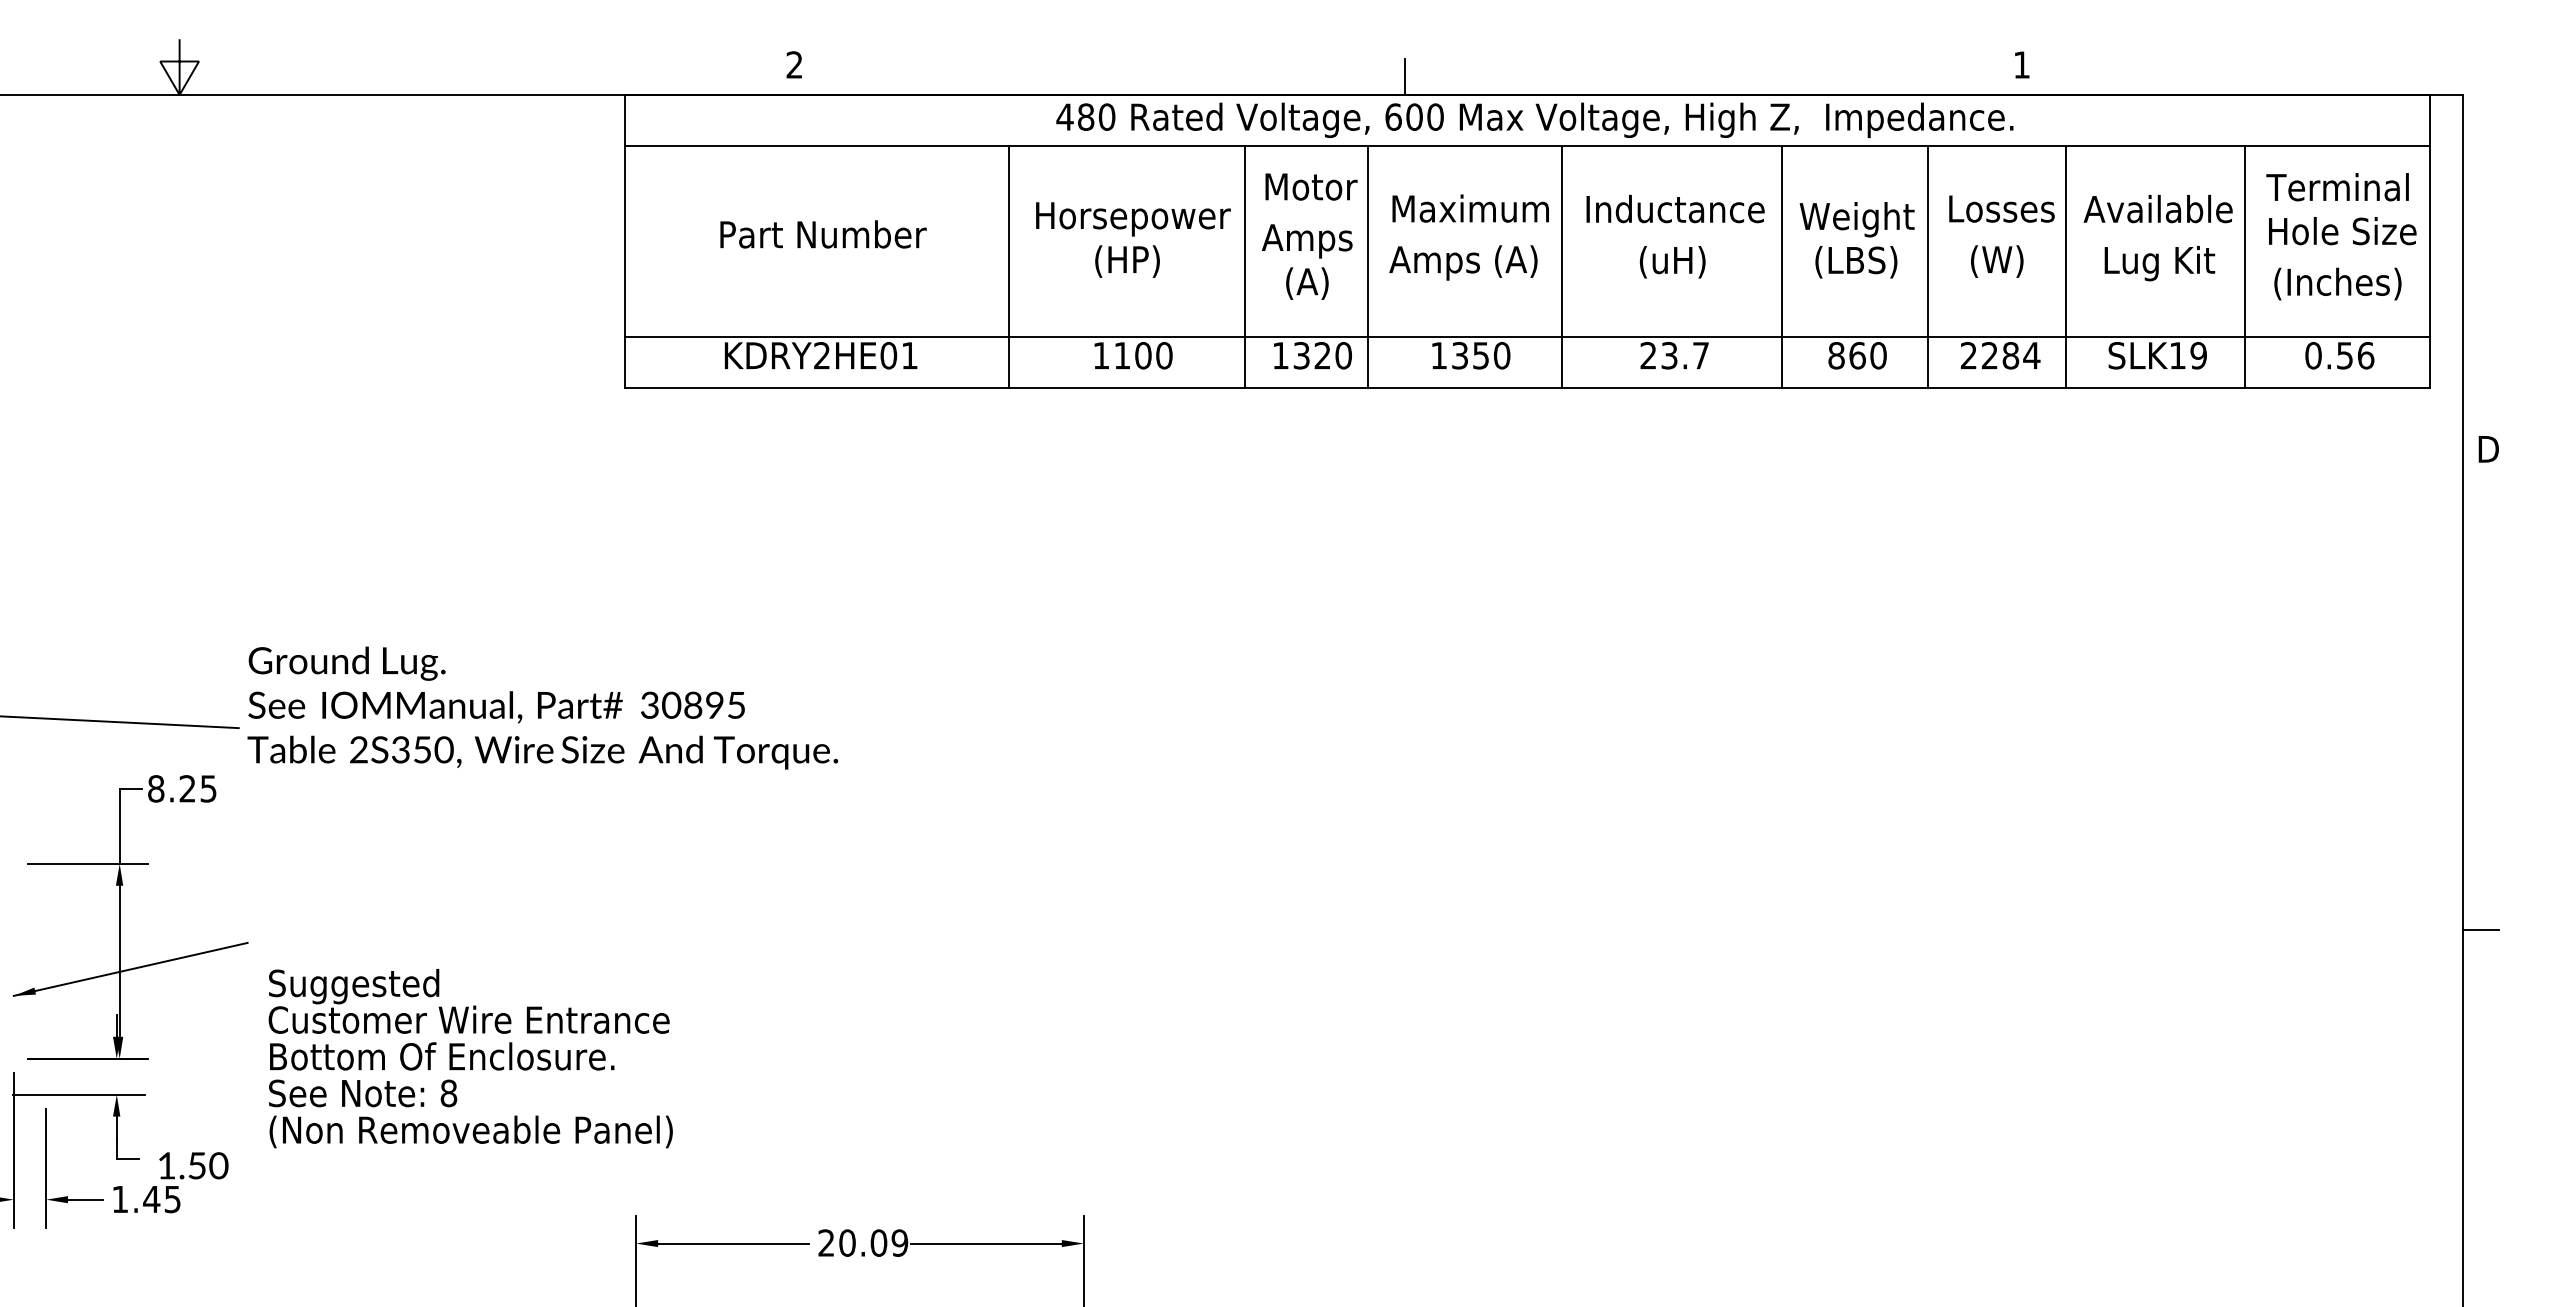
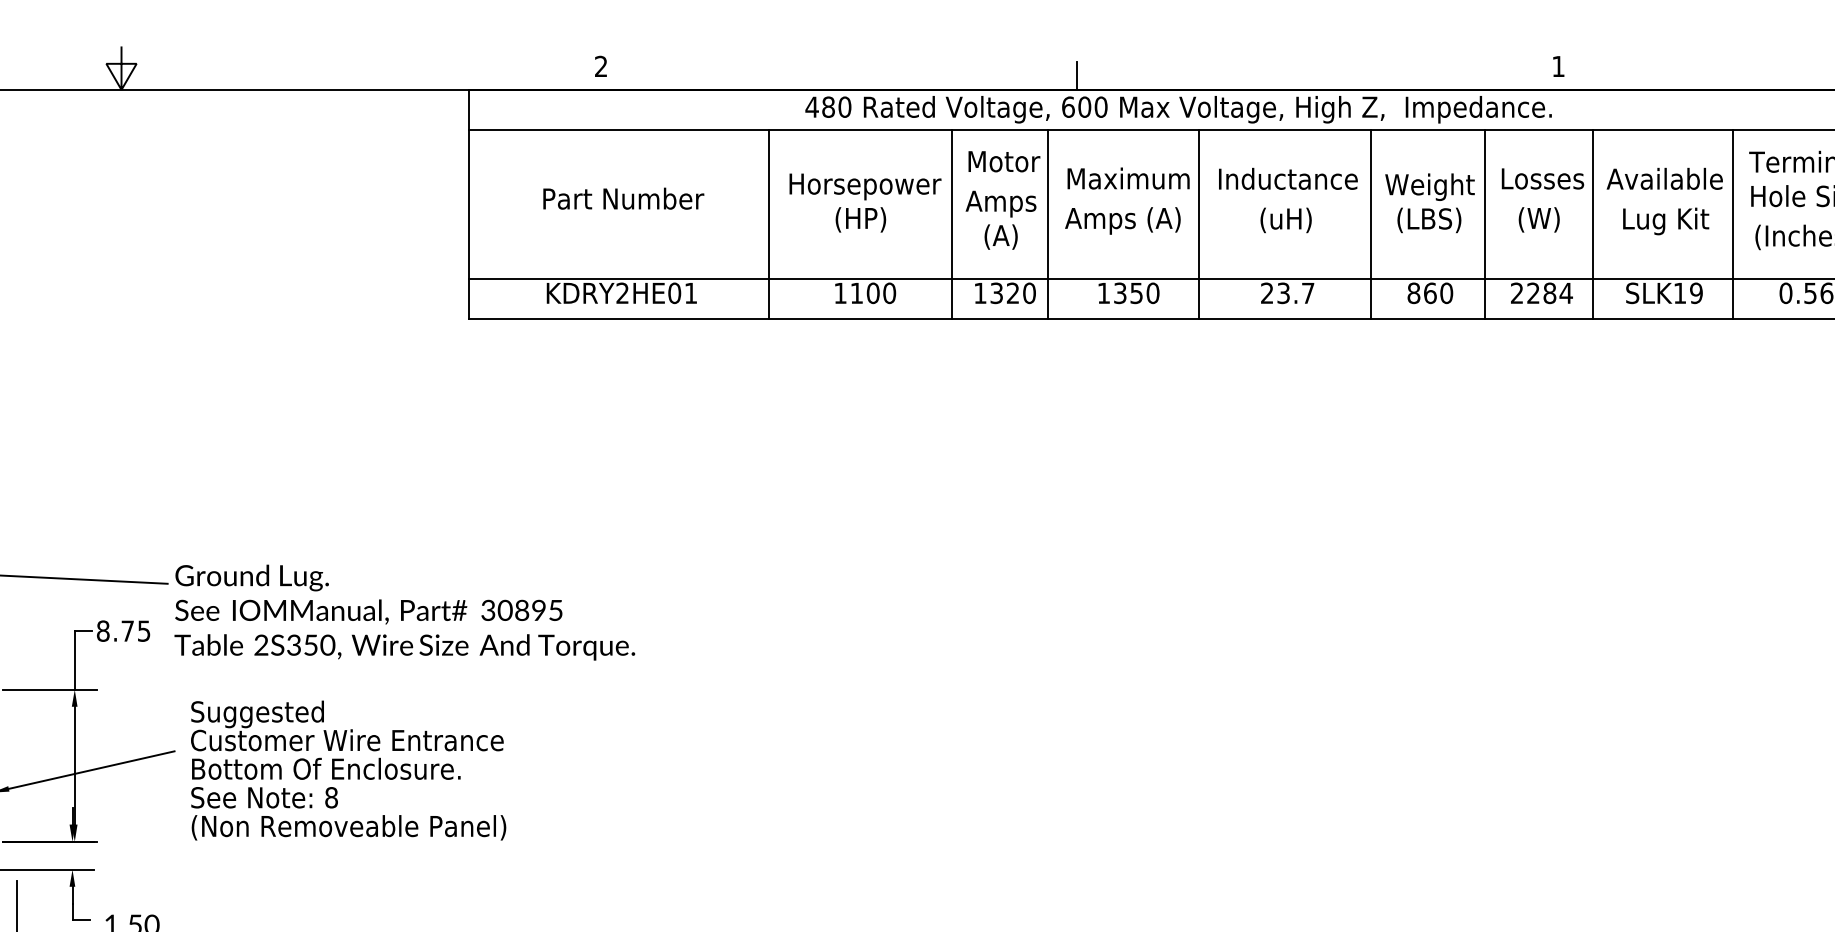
text: (542, 707) -> (404, 612), moved
text: (187, 788) -> (127, 630), 8.25 -> 8.75
text: (470, 1058) -> (348, 770), moved

